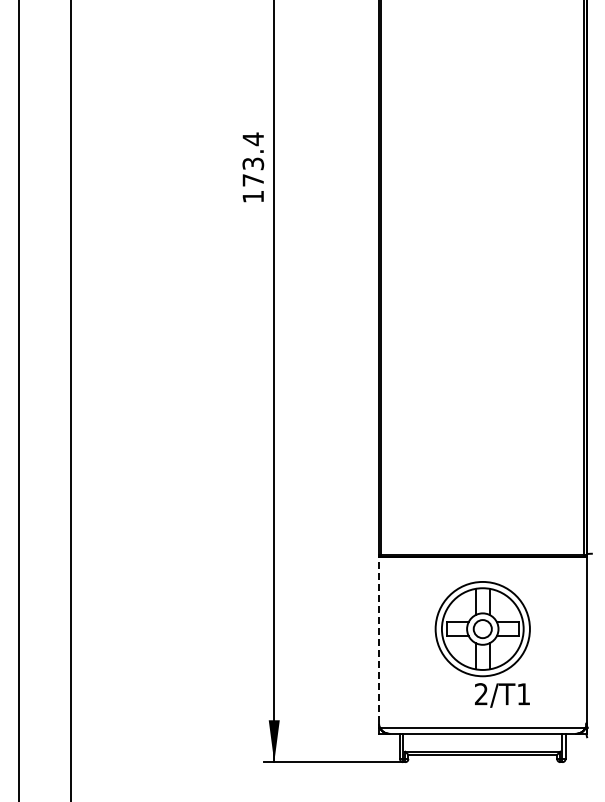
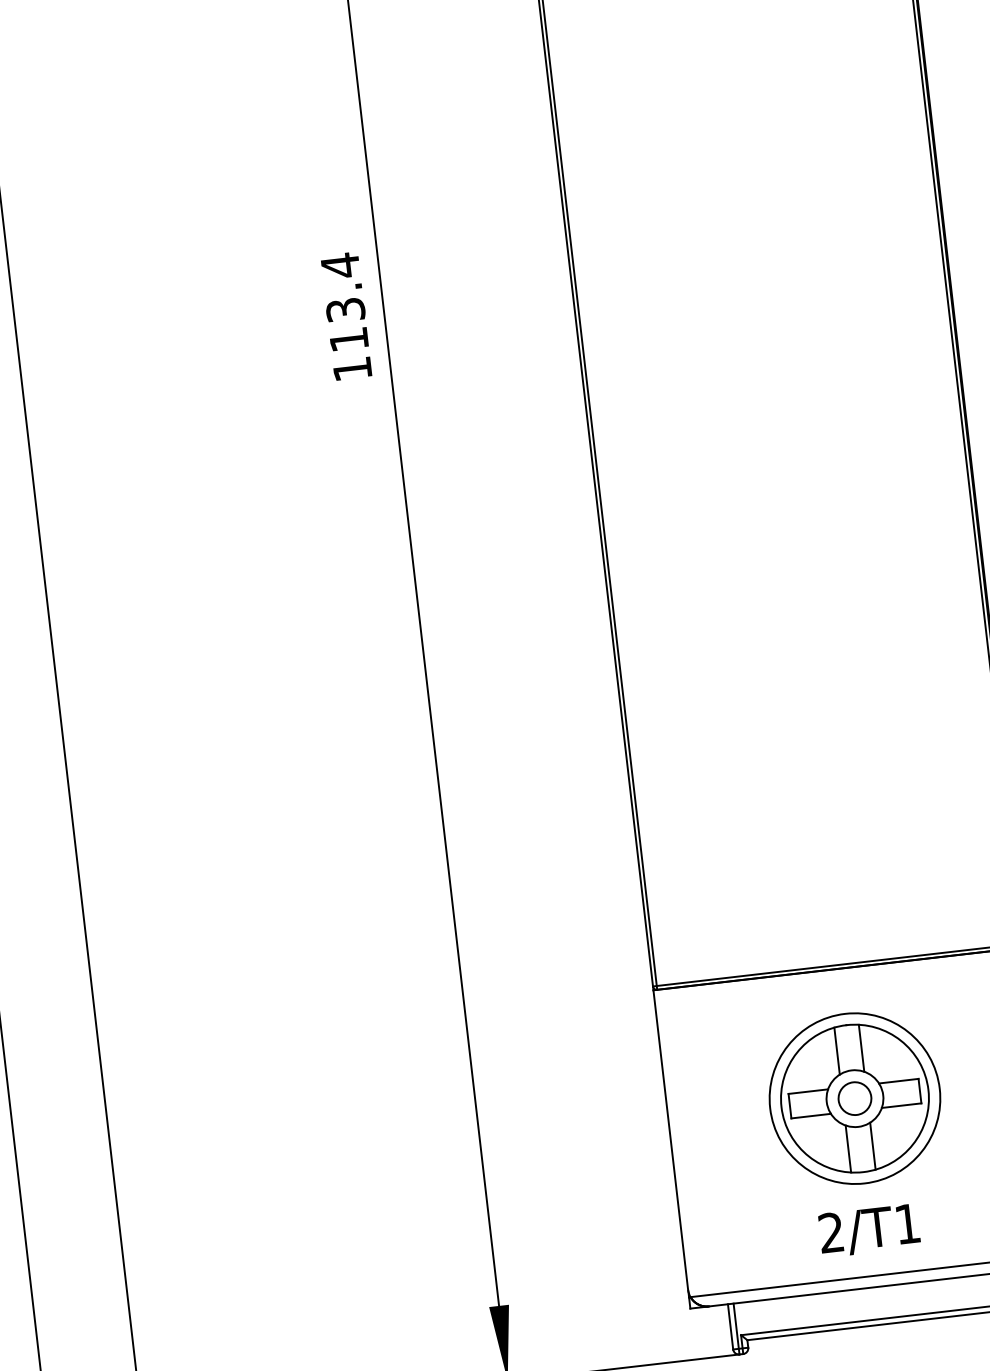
text: (252, 180) -> (347, 340), 173.4 -> 113.4
line: (379, 639) -> (671, 1138), dashed -> solid
text: (502, 695) -> (869, 1230), moved

